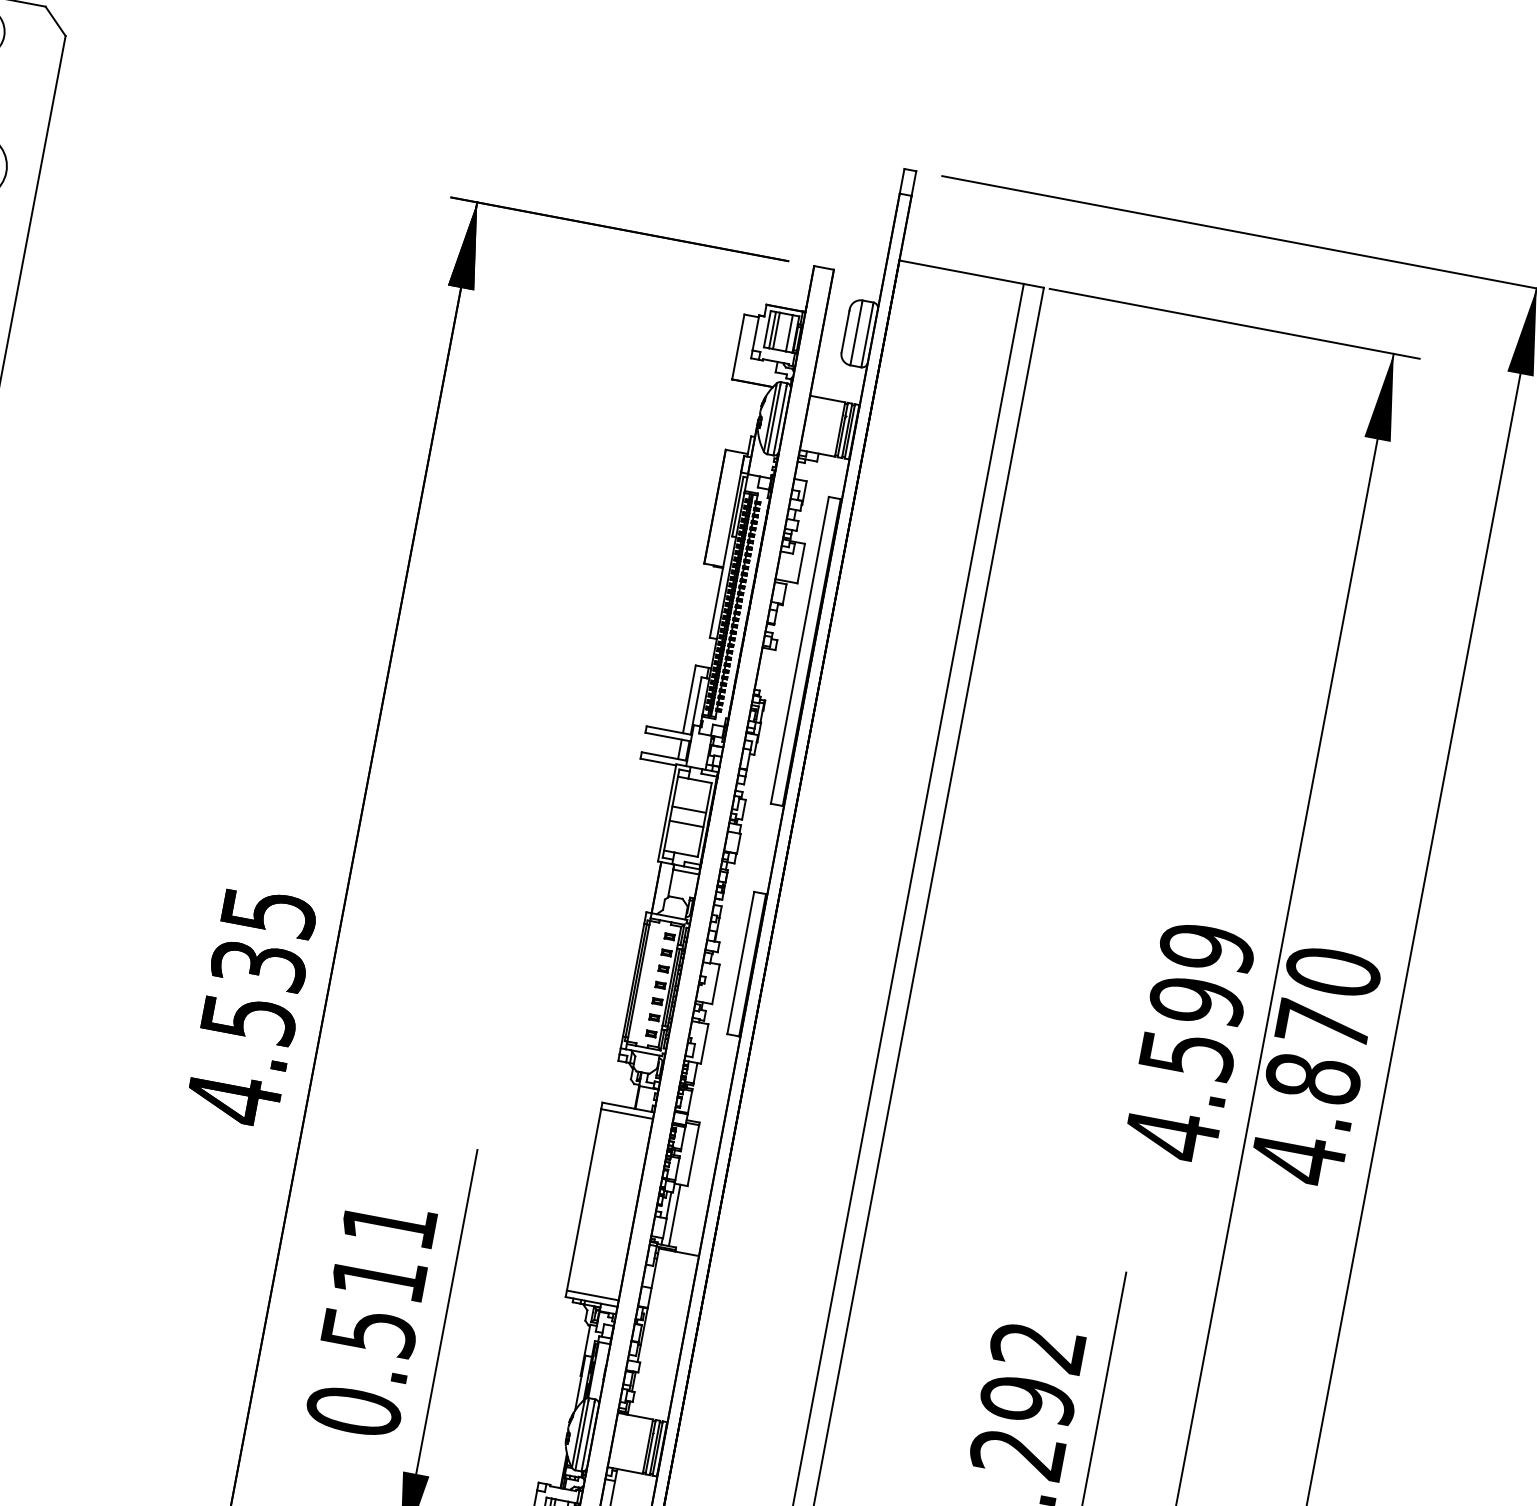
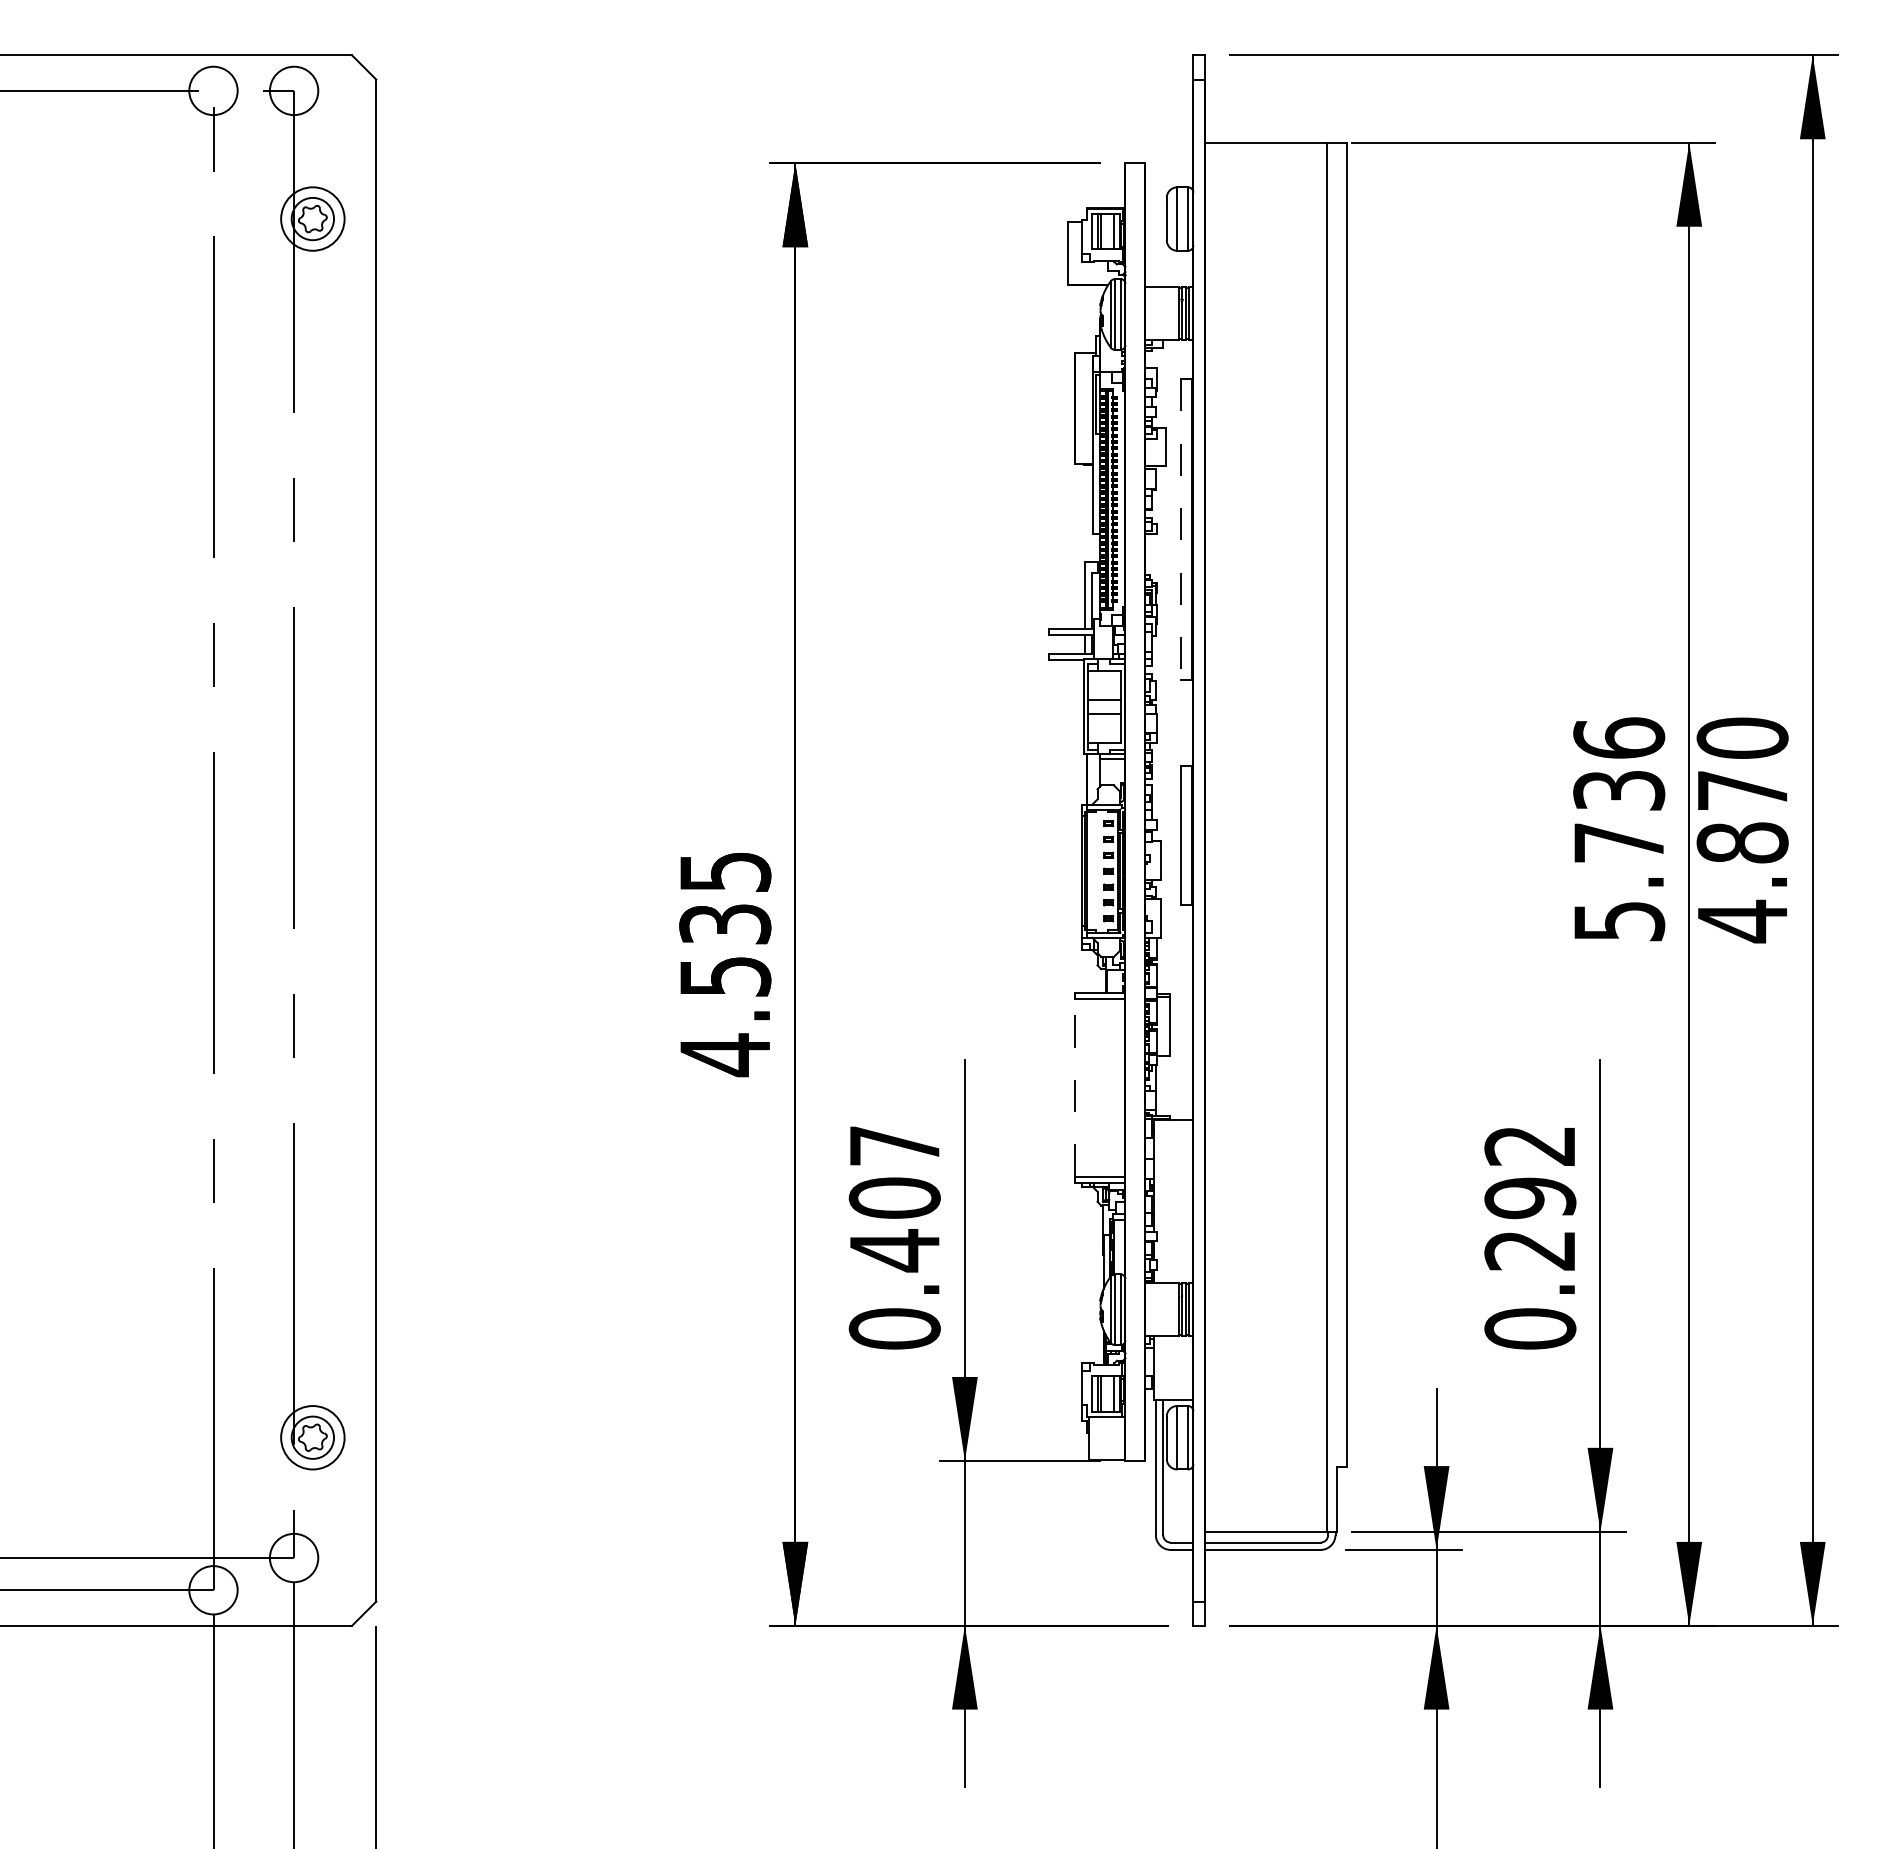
line: (799, 650) -> (1180, 529), solid -> dashed
text: (1189, 1042) -> (1619, 830), 4.599 -> 5.736
line: (583, 1199) -> (1074, 1087), solid -> dashed
line: (674, 1215) -> (1163, 1086), removed
text: (378, 1279) -> (894, 1199), 0.511 -> 0.407

